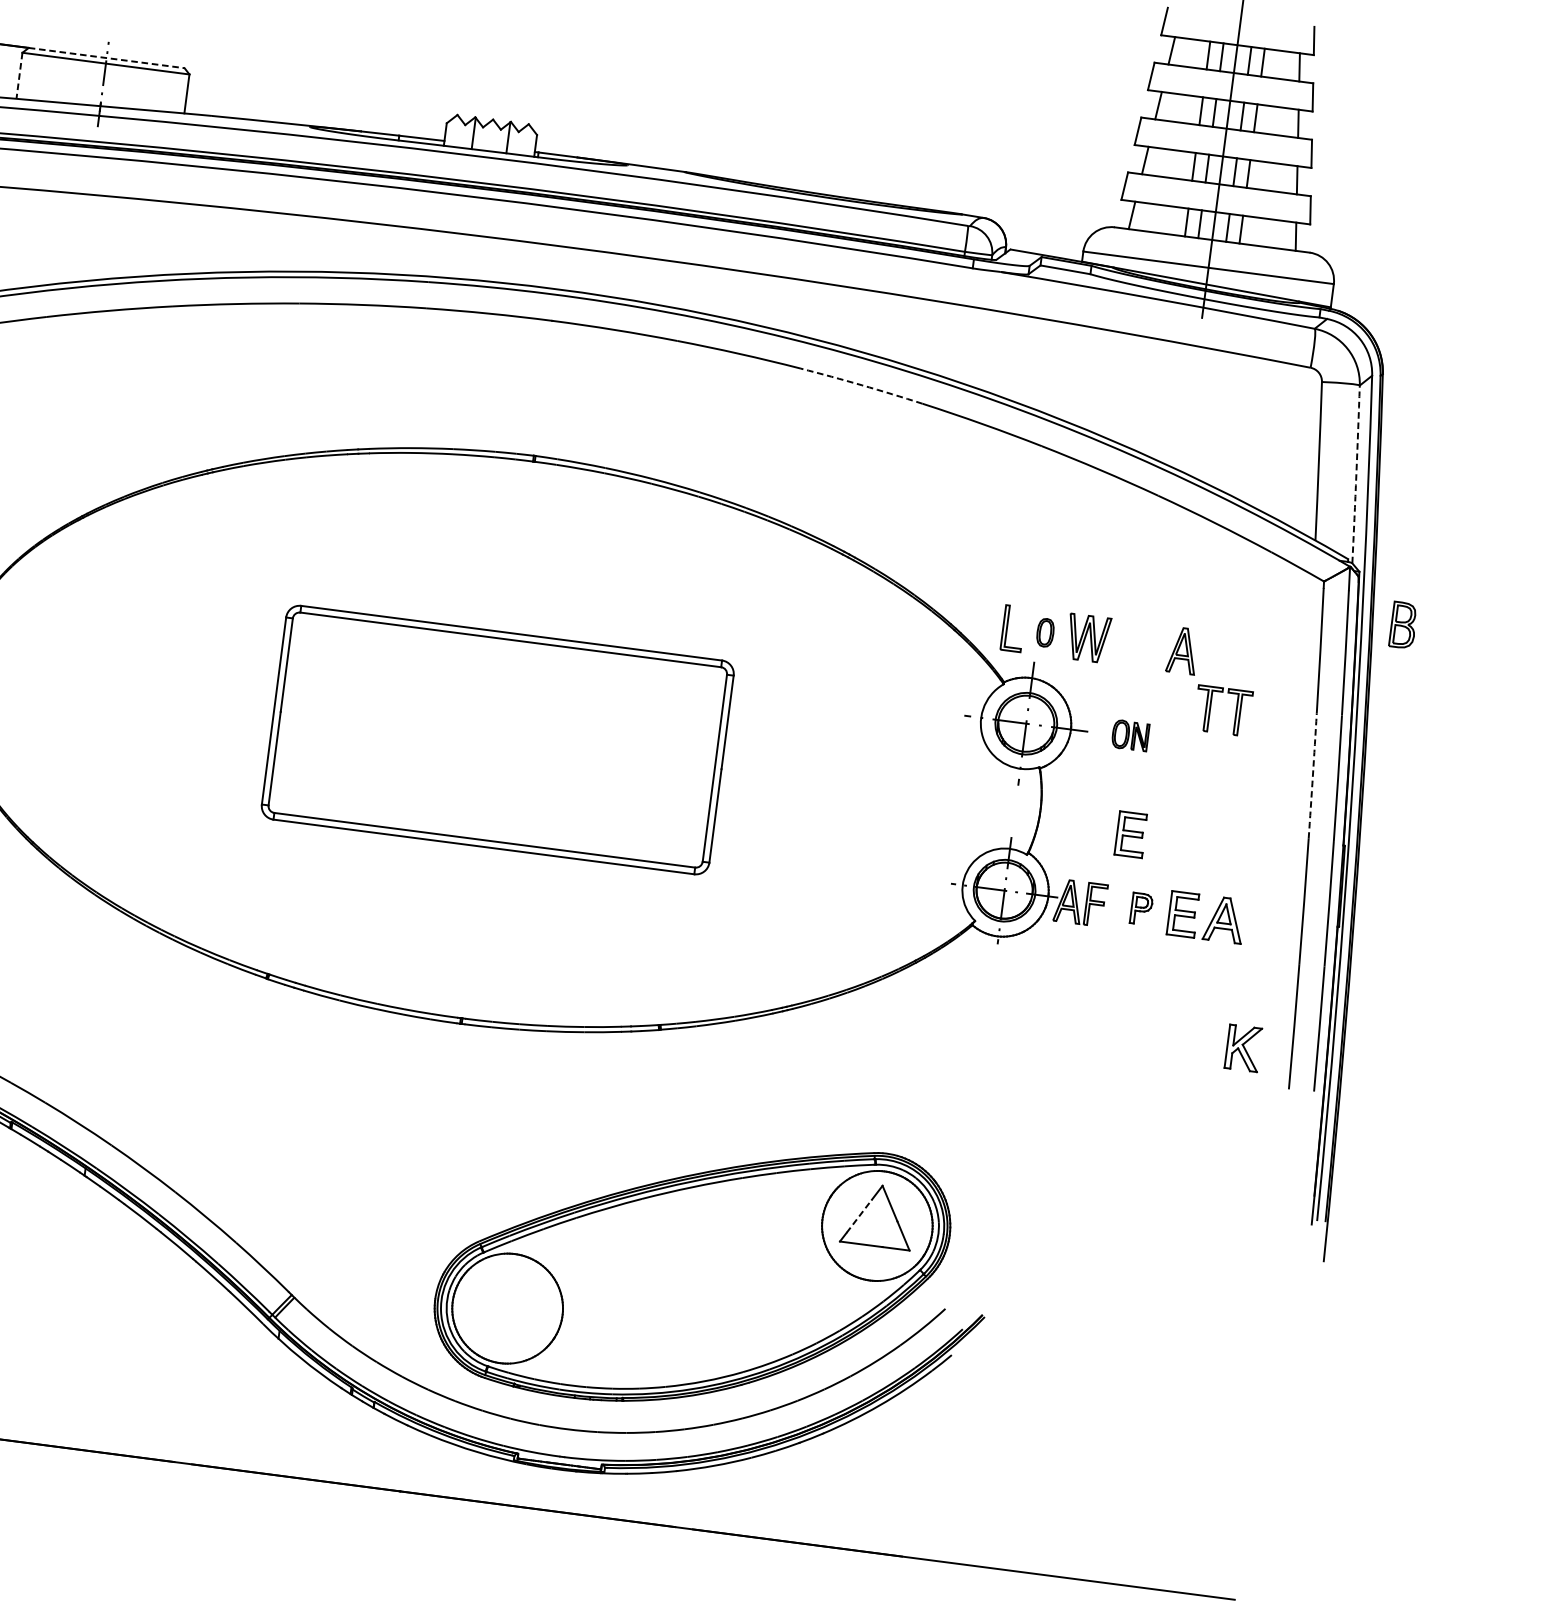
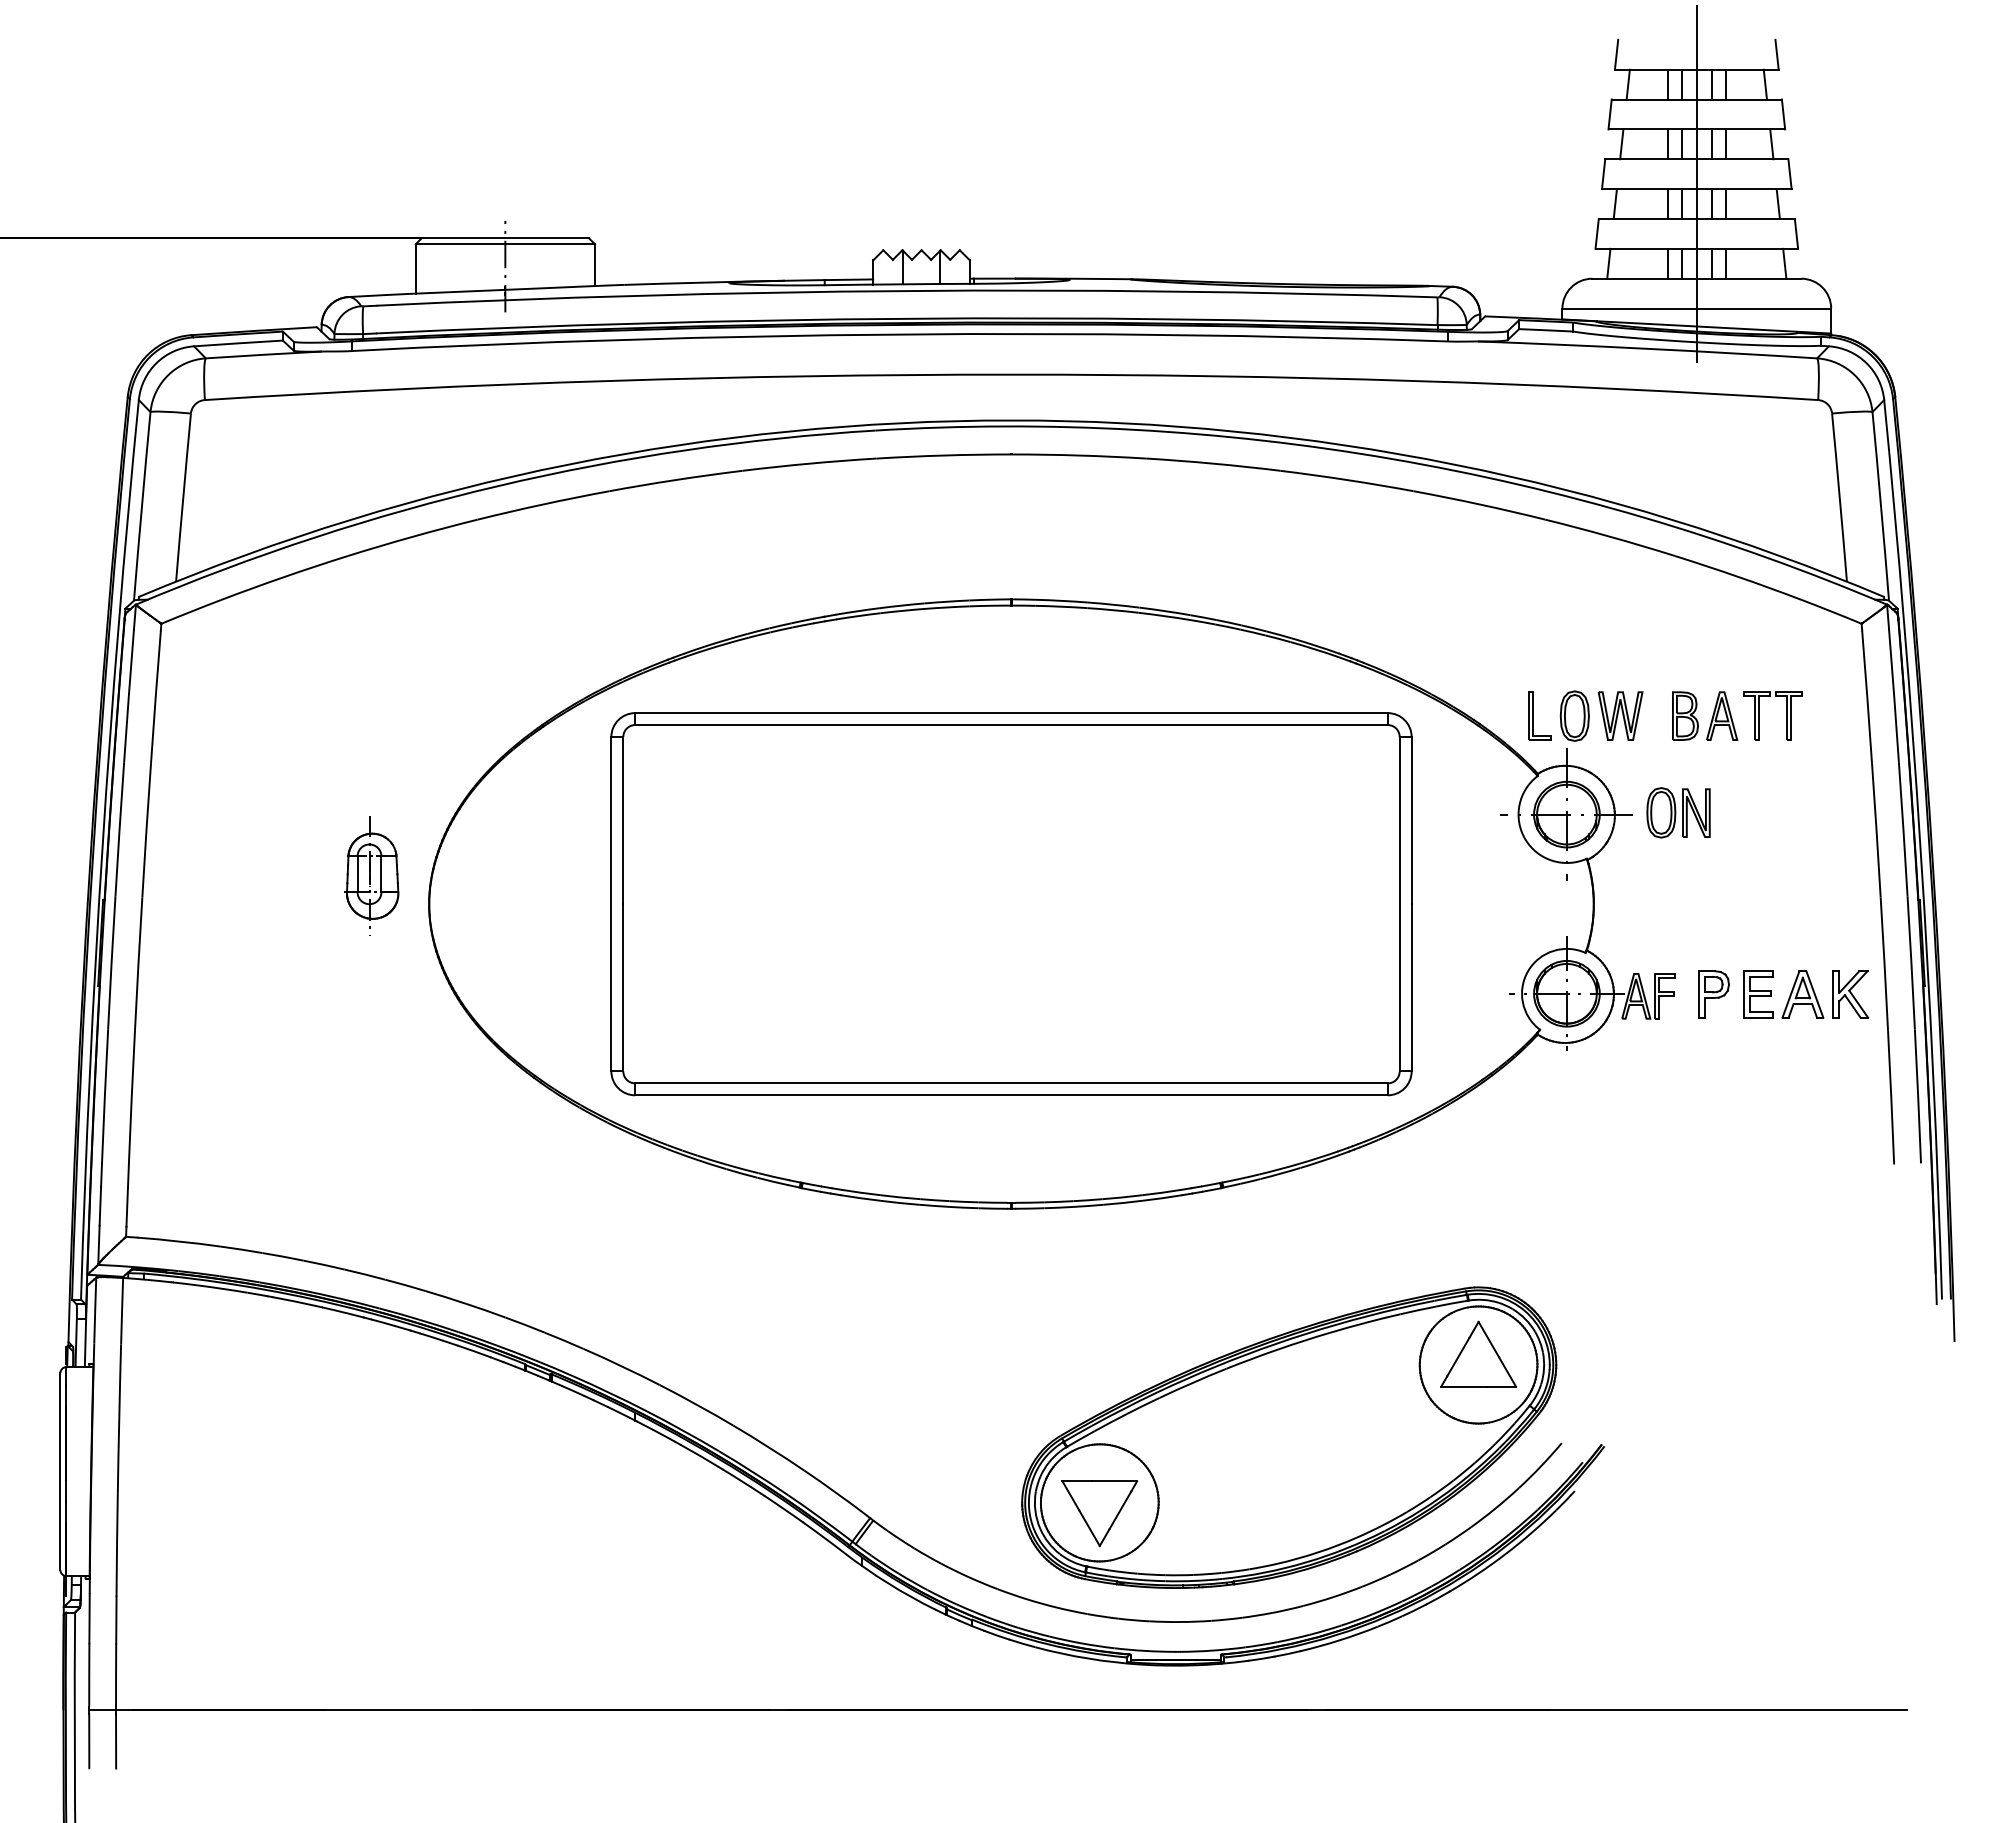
line: (106, 58) -> (505, 238), dashed -> solid
line: (19, 75) -> (415, 268), dashed -> solid
arc: (862, 385) -> (1347, 480), dashed -> solid
arc: (1356, 474) -> (1881, 506), dashed -> solid
part: (1403, 624) -> (1685, 715), moved
part: (1045, 632) -> (1574, 715), size x1.67
part: (1210, 708) -> (1759, 715), moved
part: (1130, 735) -> (1678, 812), size x1.67
part: (497, 740) -> (1011, 904), size x1.67
arc: (1312, 775) -> (1876, 830), dashed -> solid
part: (1130, 834) -> (1692, 917), removed
part: (1141, 909) -> (1713, 994), size x1.43
part: (1243, 1048) -> (1850, 994), moved
line: (859, 1215) -> (1458, 1356), dashed -> solid
part: (506, 1318) -> (1099, 1513), added

